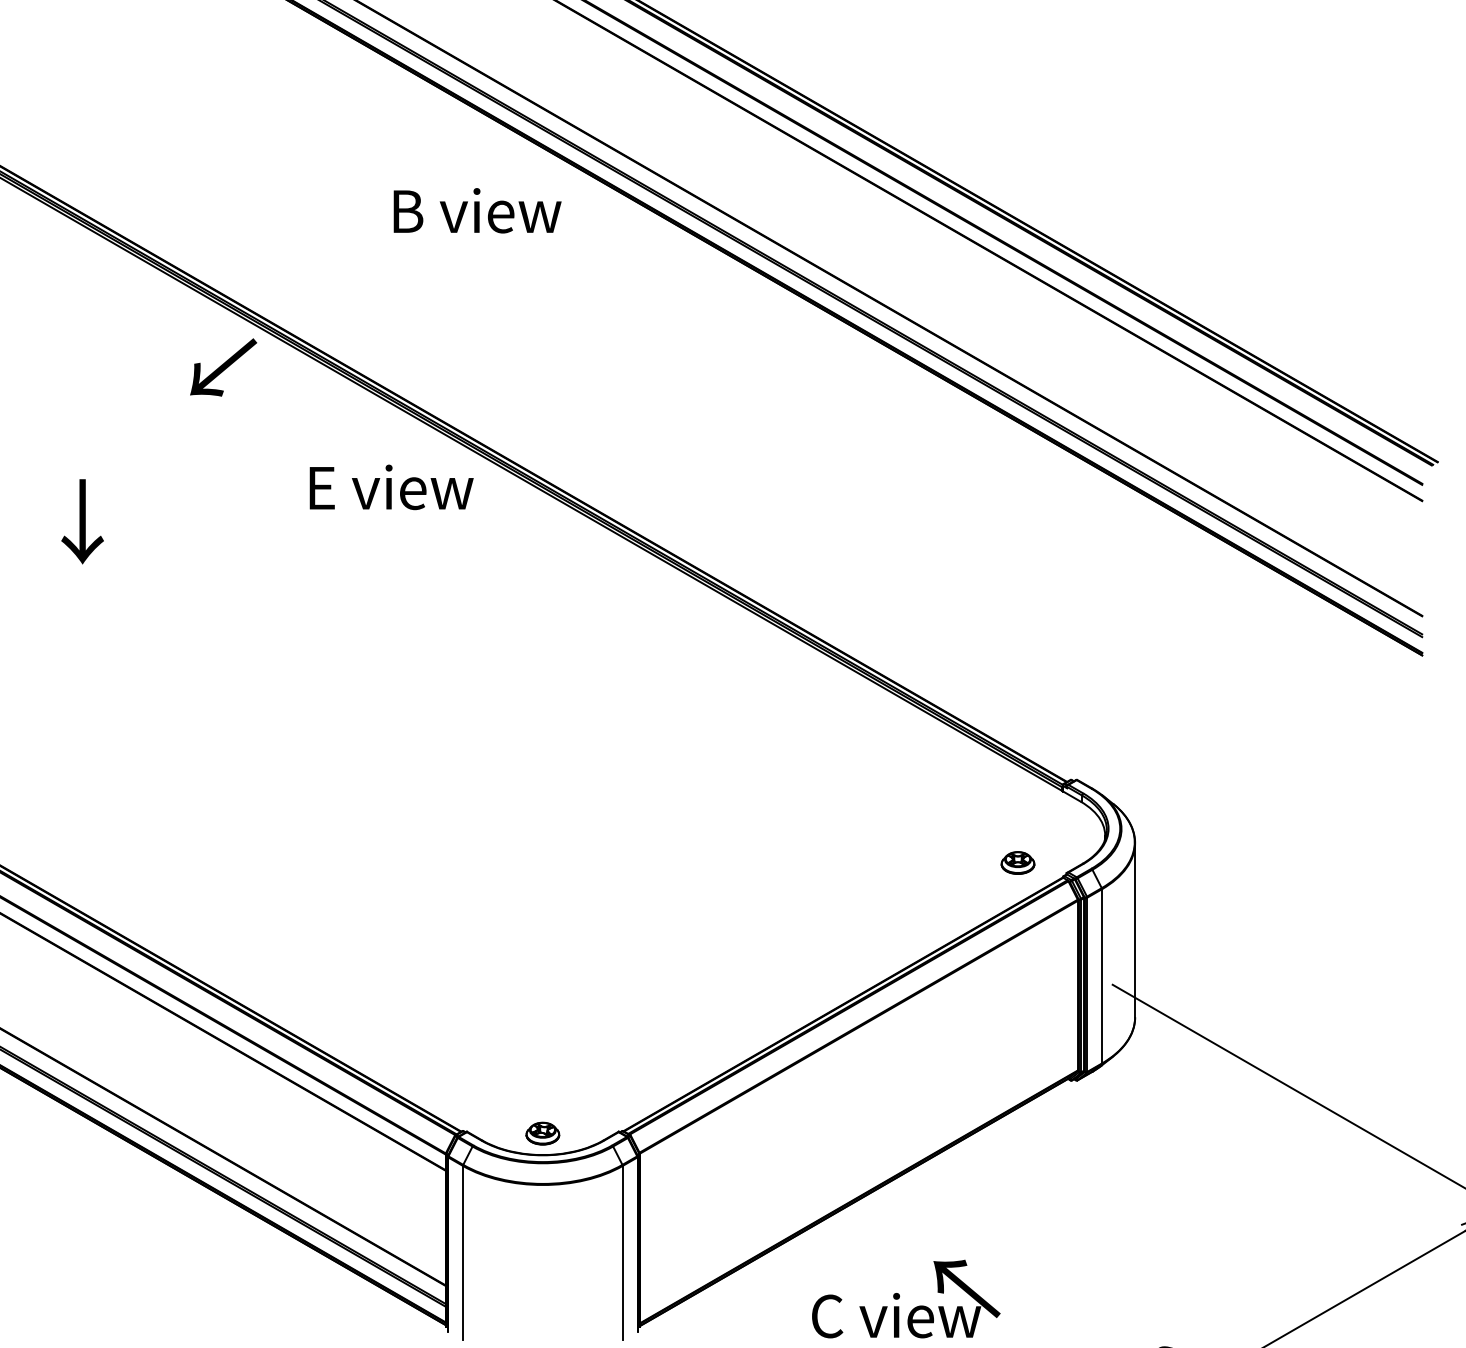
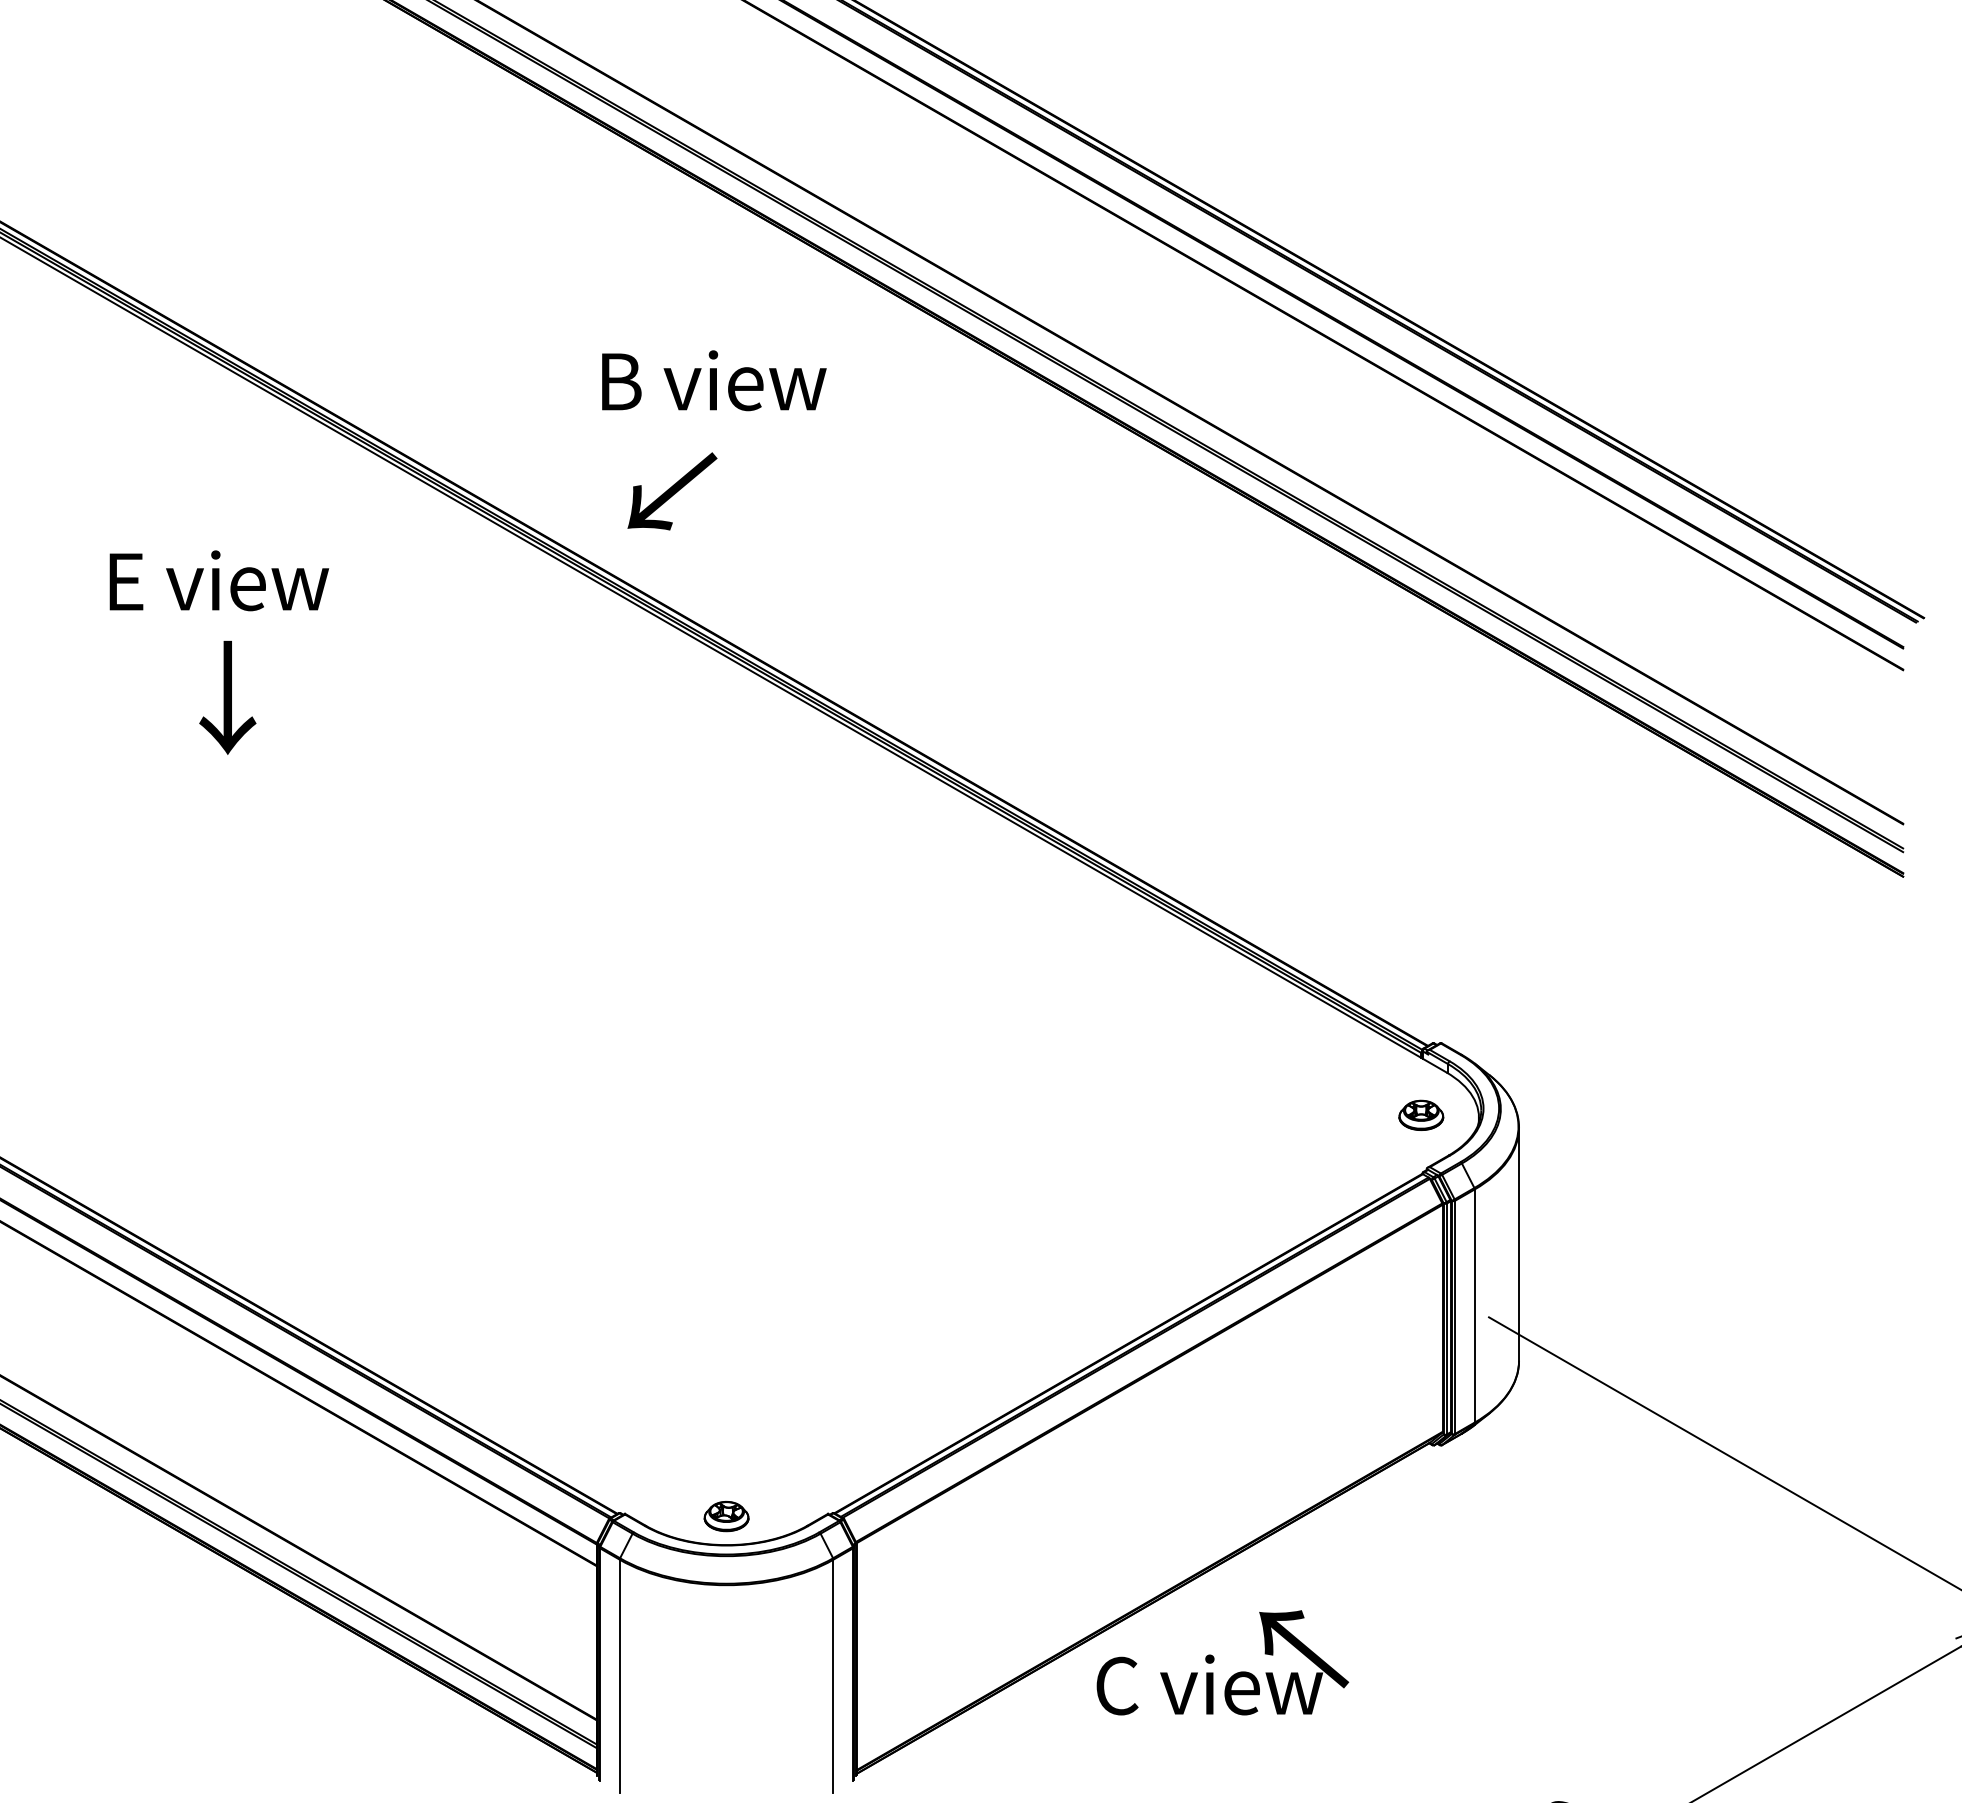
text: (477, 210) -> (714, 380), moved
text: (223, 367) -> (672, 491), moved
text: (391, 487) -> (219, 580), moved
text: (82, 521) -> (227, 697), moved
part: (1018, 862) -> (1421, 1114), moved
text: (906, 1298) -> (1222, 1662), moved

